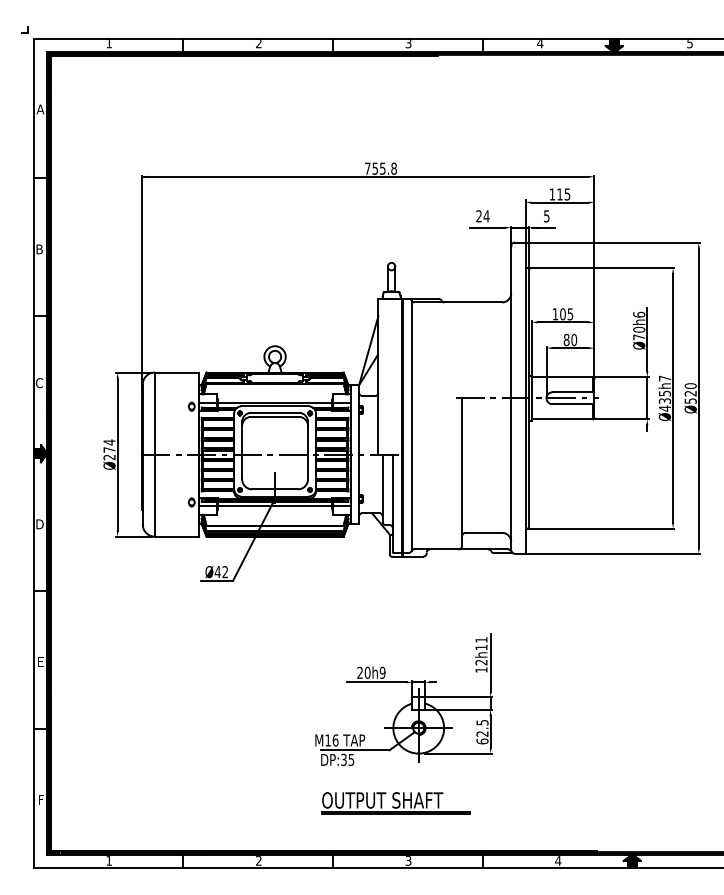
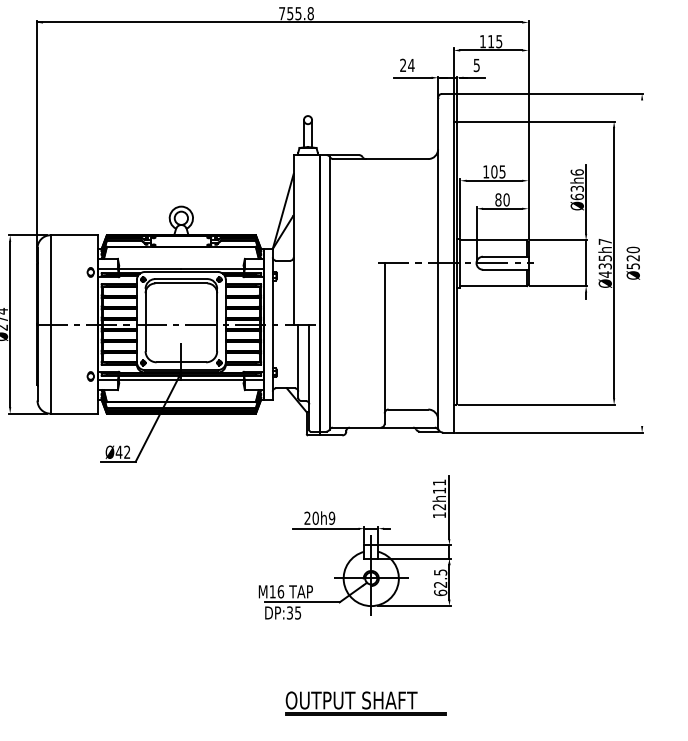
text: (639, 333) -> (577, 192), Ø70h6 -> Ø63h6
line: (698, 397) -> (641, 262), removed
part: (405, 705) -> (356, 553), moved
part: (395, 803) -> (365, 703), moved

